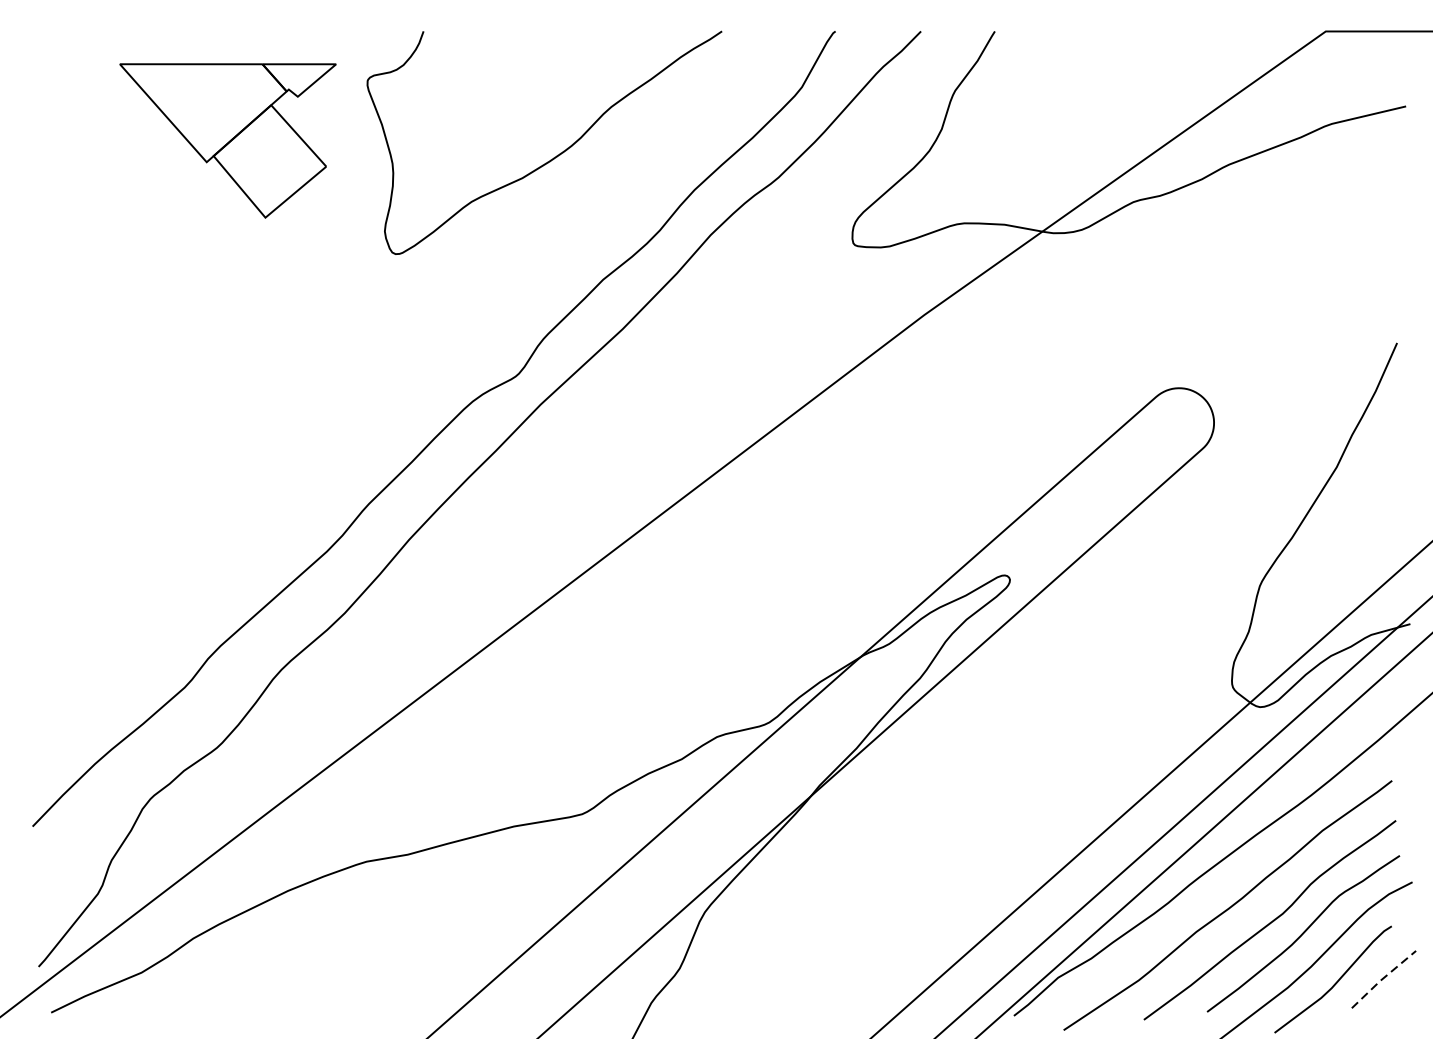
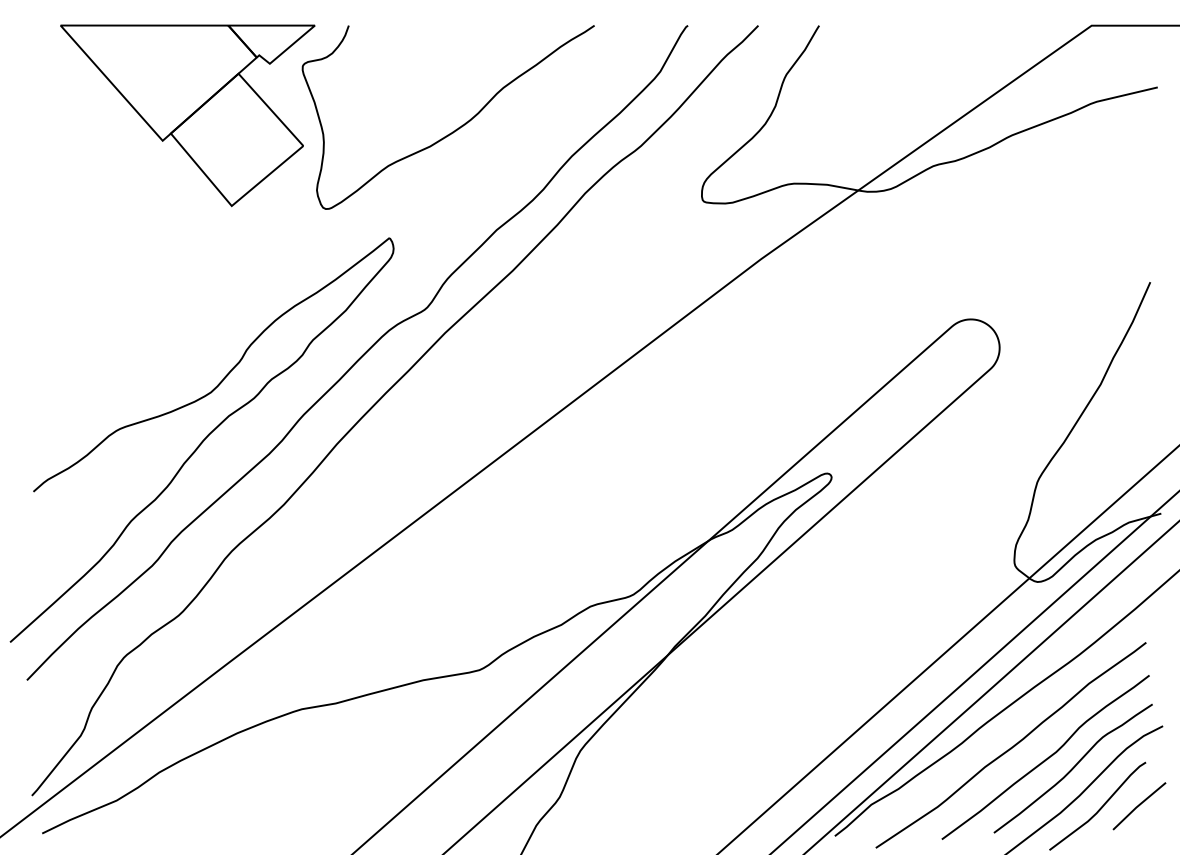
part: (227, 140) -> (187, 115), size x1.43
curve: (245, 535) -> (202, 440), added
line: (1382, 978) -> (1138, 805), dashed -> solid

